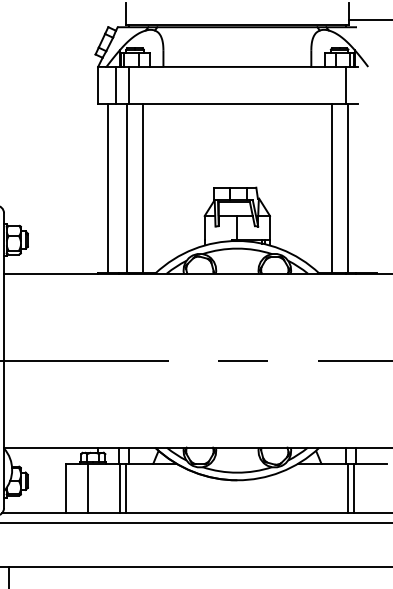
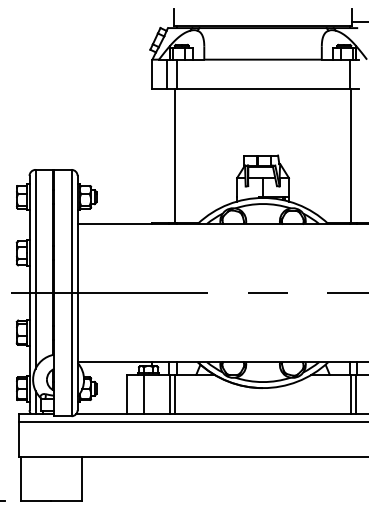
line: (108, 188) -> (160, 156), removed
line: (143, 188) -> (188, 156), removed
line: (331, 188) -> (337, 156), removed

